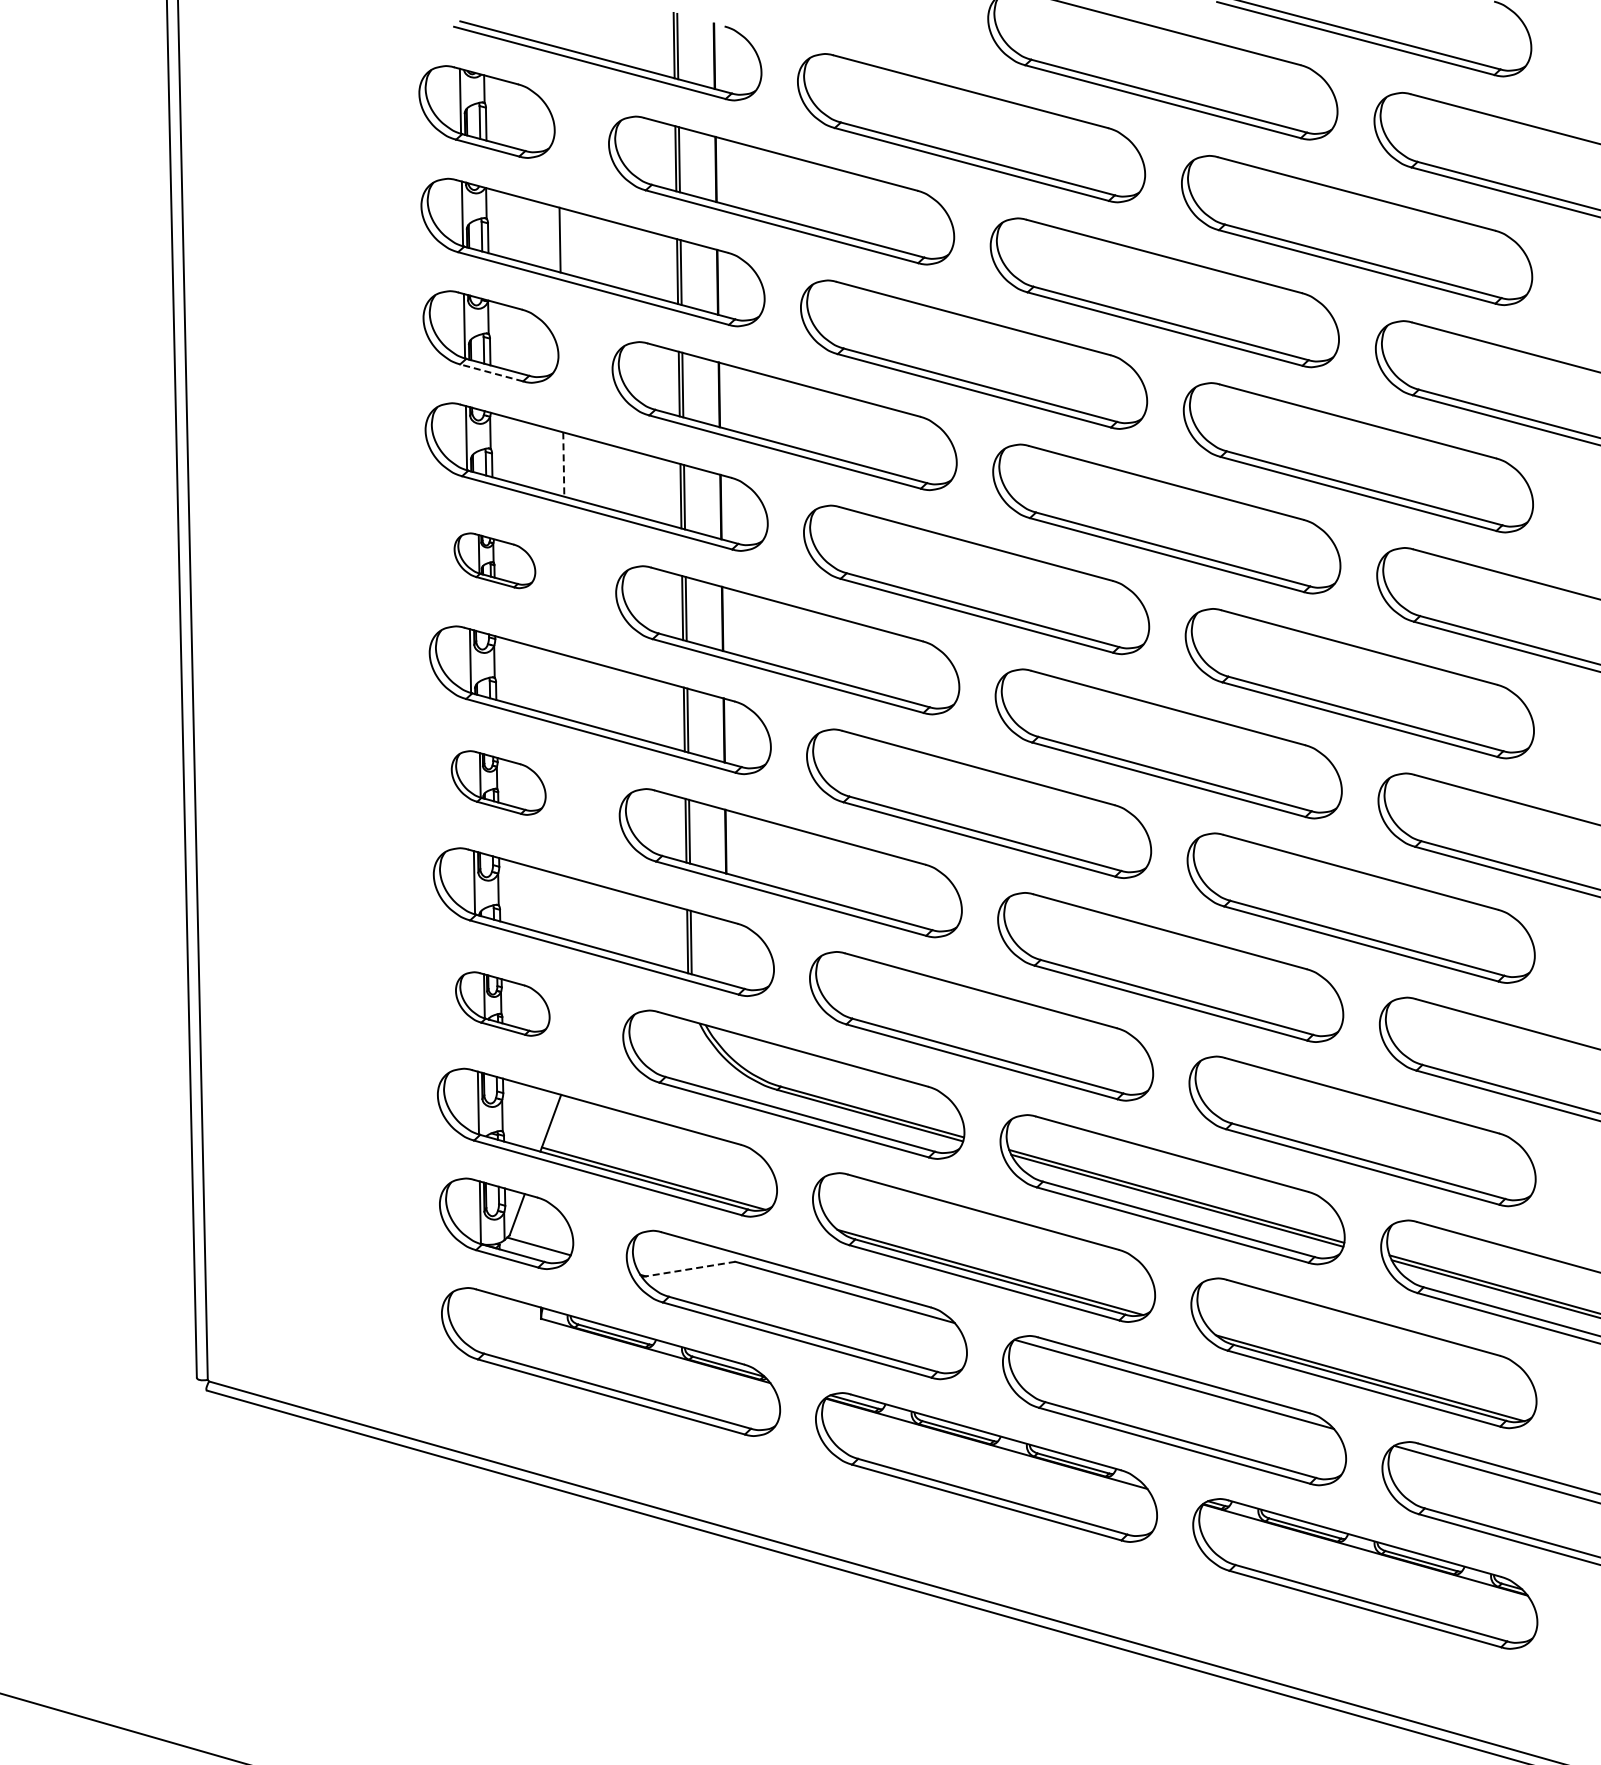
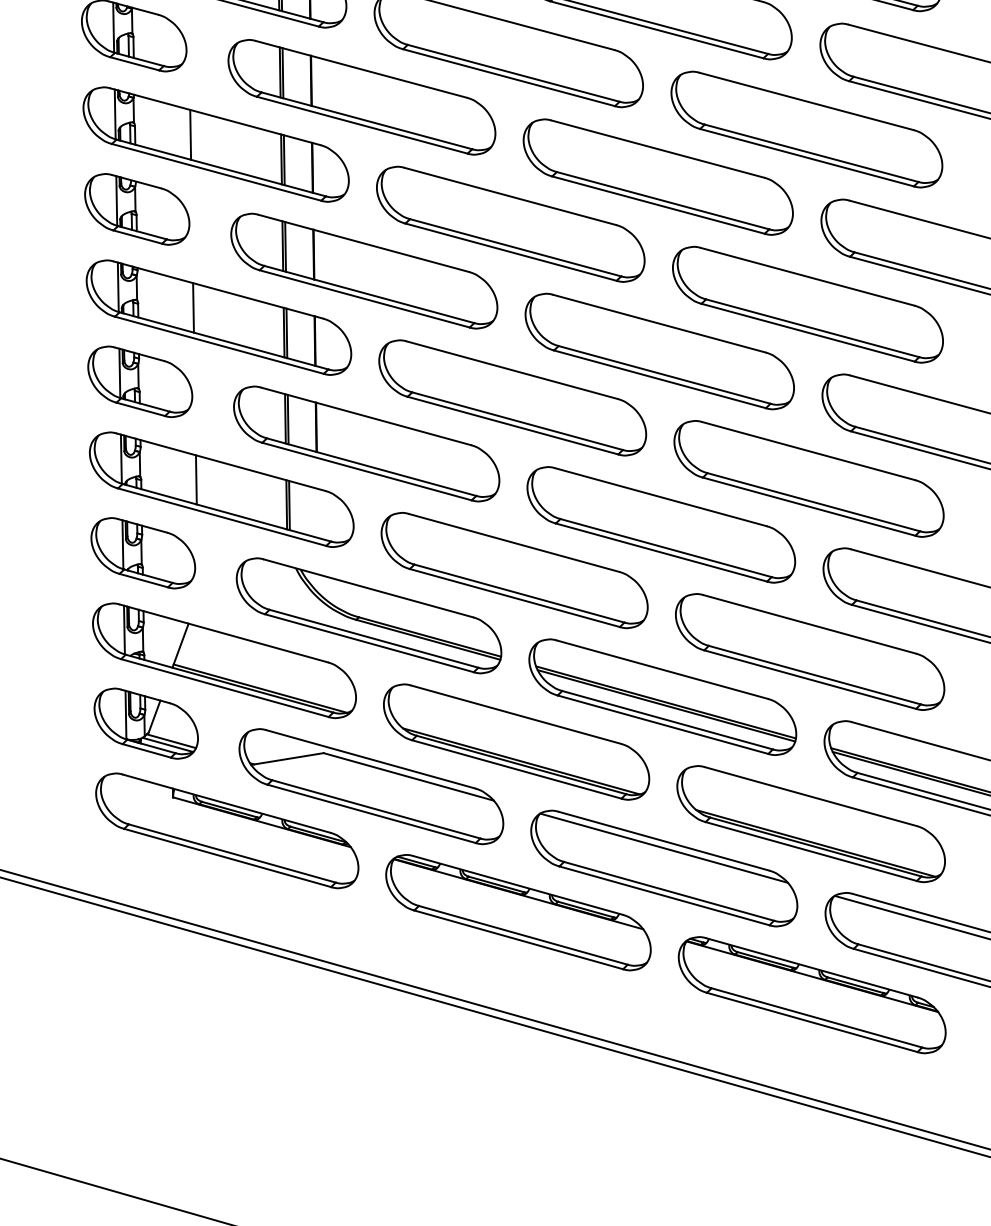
line: (491, 372) -> (134, 63), dashed -> solid
line: (563, 465) -> (190, 135), dashed -> solid
part: (494, 560) -> (136, 209), size x1.67
line: (567, 687) -> (193, 307), added
part: (498, 782) -> (140, 381), size x1.43
line: (570, 909) -> (195, 479), added
part: (502, 1003) -> (143, 552), size x1.43
line: (533, 1251) -> (167, 745), added
line: (689, 1269) -> (288, 759), dashed -> solid

